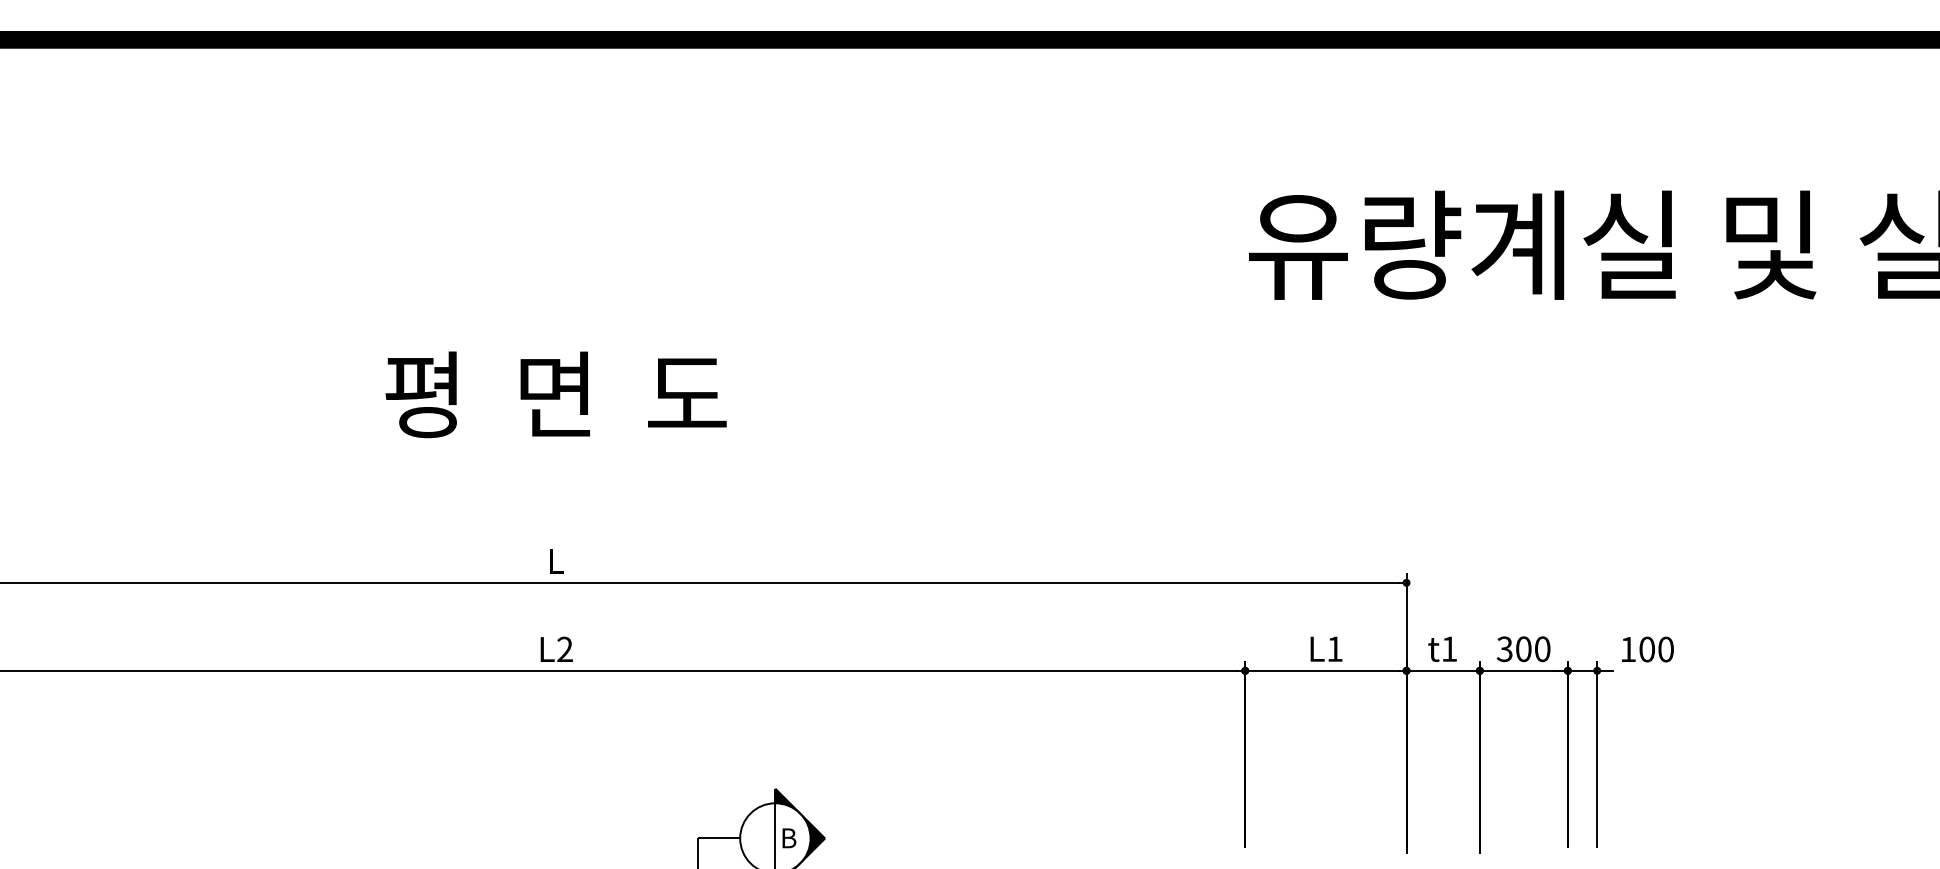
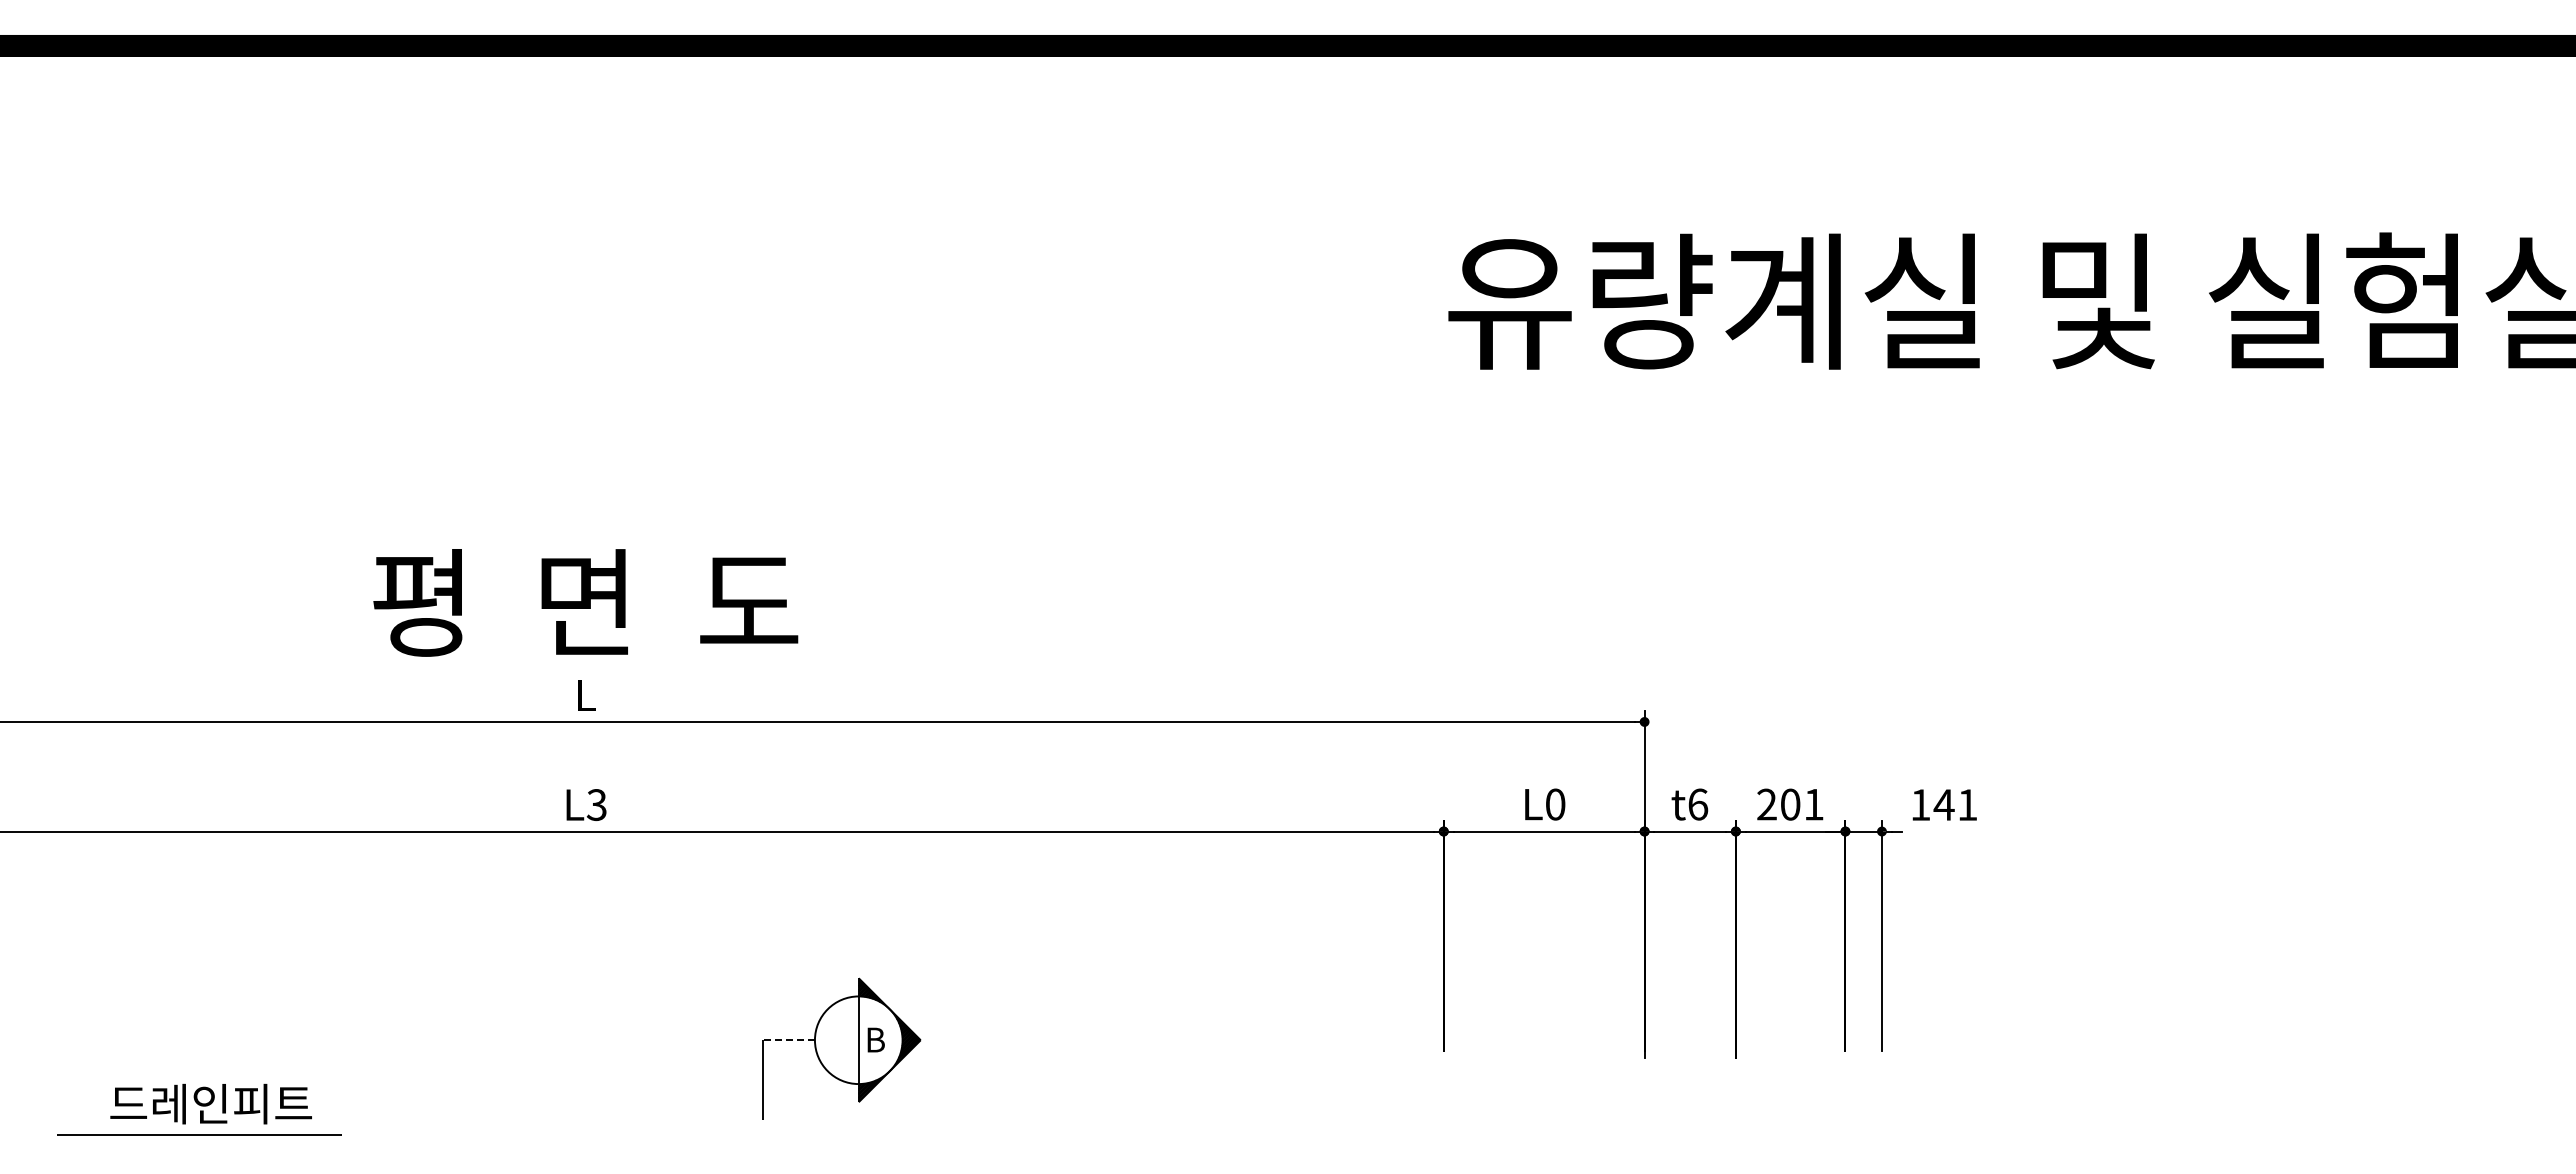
text: (555, 394) -> (585, 602), moved
text: (564, 649) -> (596, 805), L2 -> L3
text: (1334, 649) -> (1555, 804), L1 -> L0
text: (1449, 649) -> (1698, 804), t1 -> t6
text: (1522, 649) -> (1789, 804), 300 -> 201
text: (1656, 649) -> (1955, 805), 100 -> 141
line: (718, 838) -> (788, 1040), solid -> dashed

